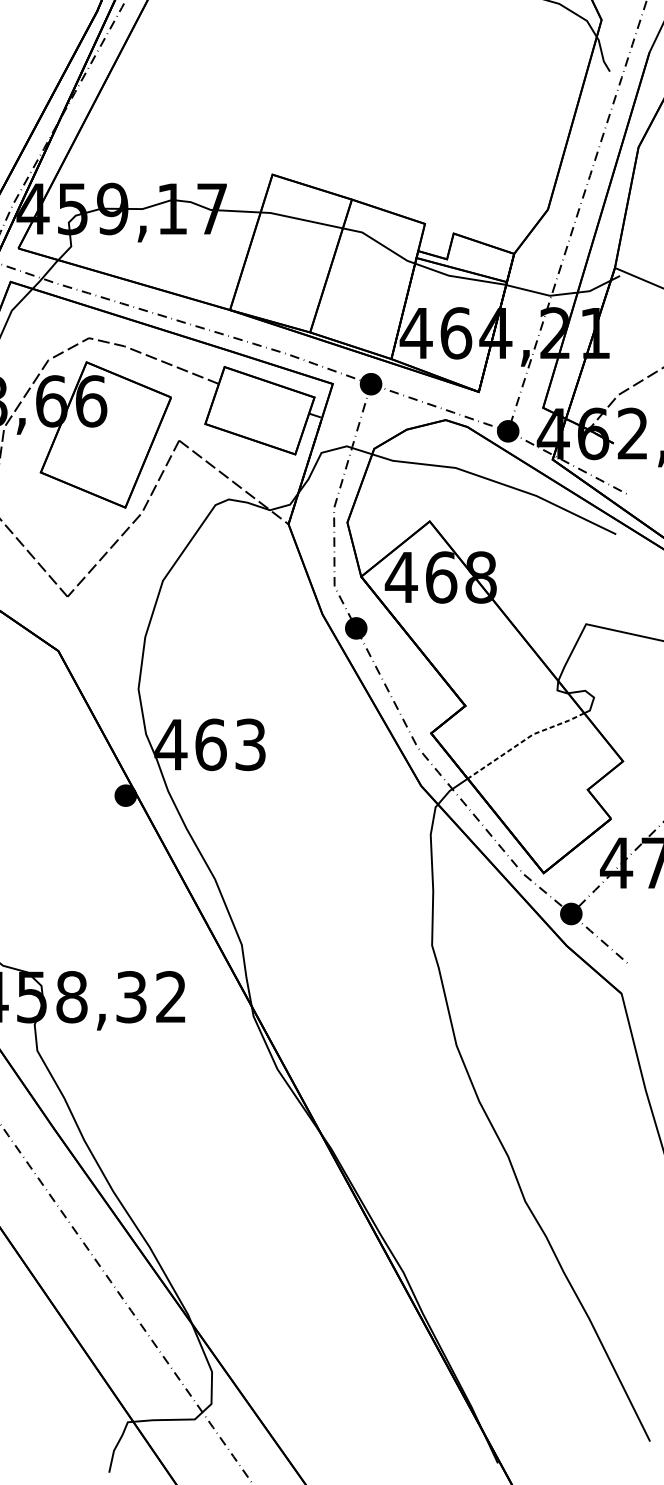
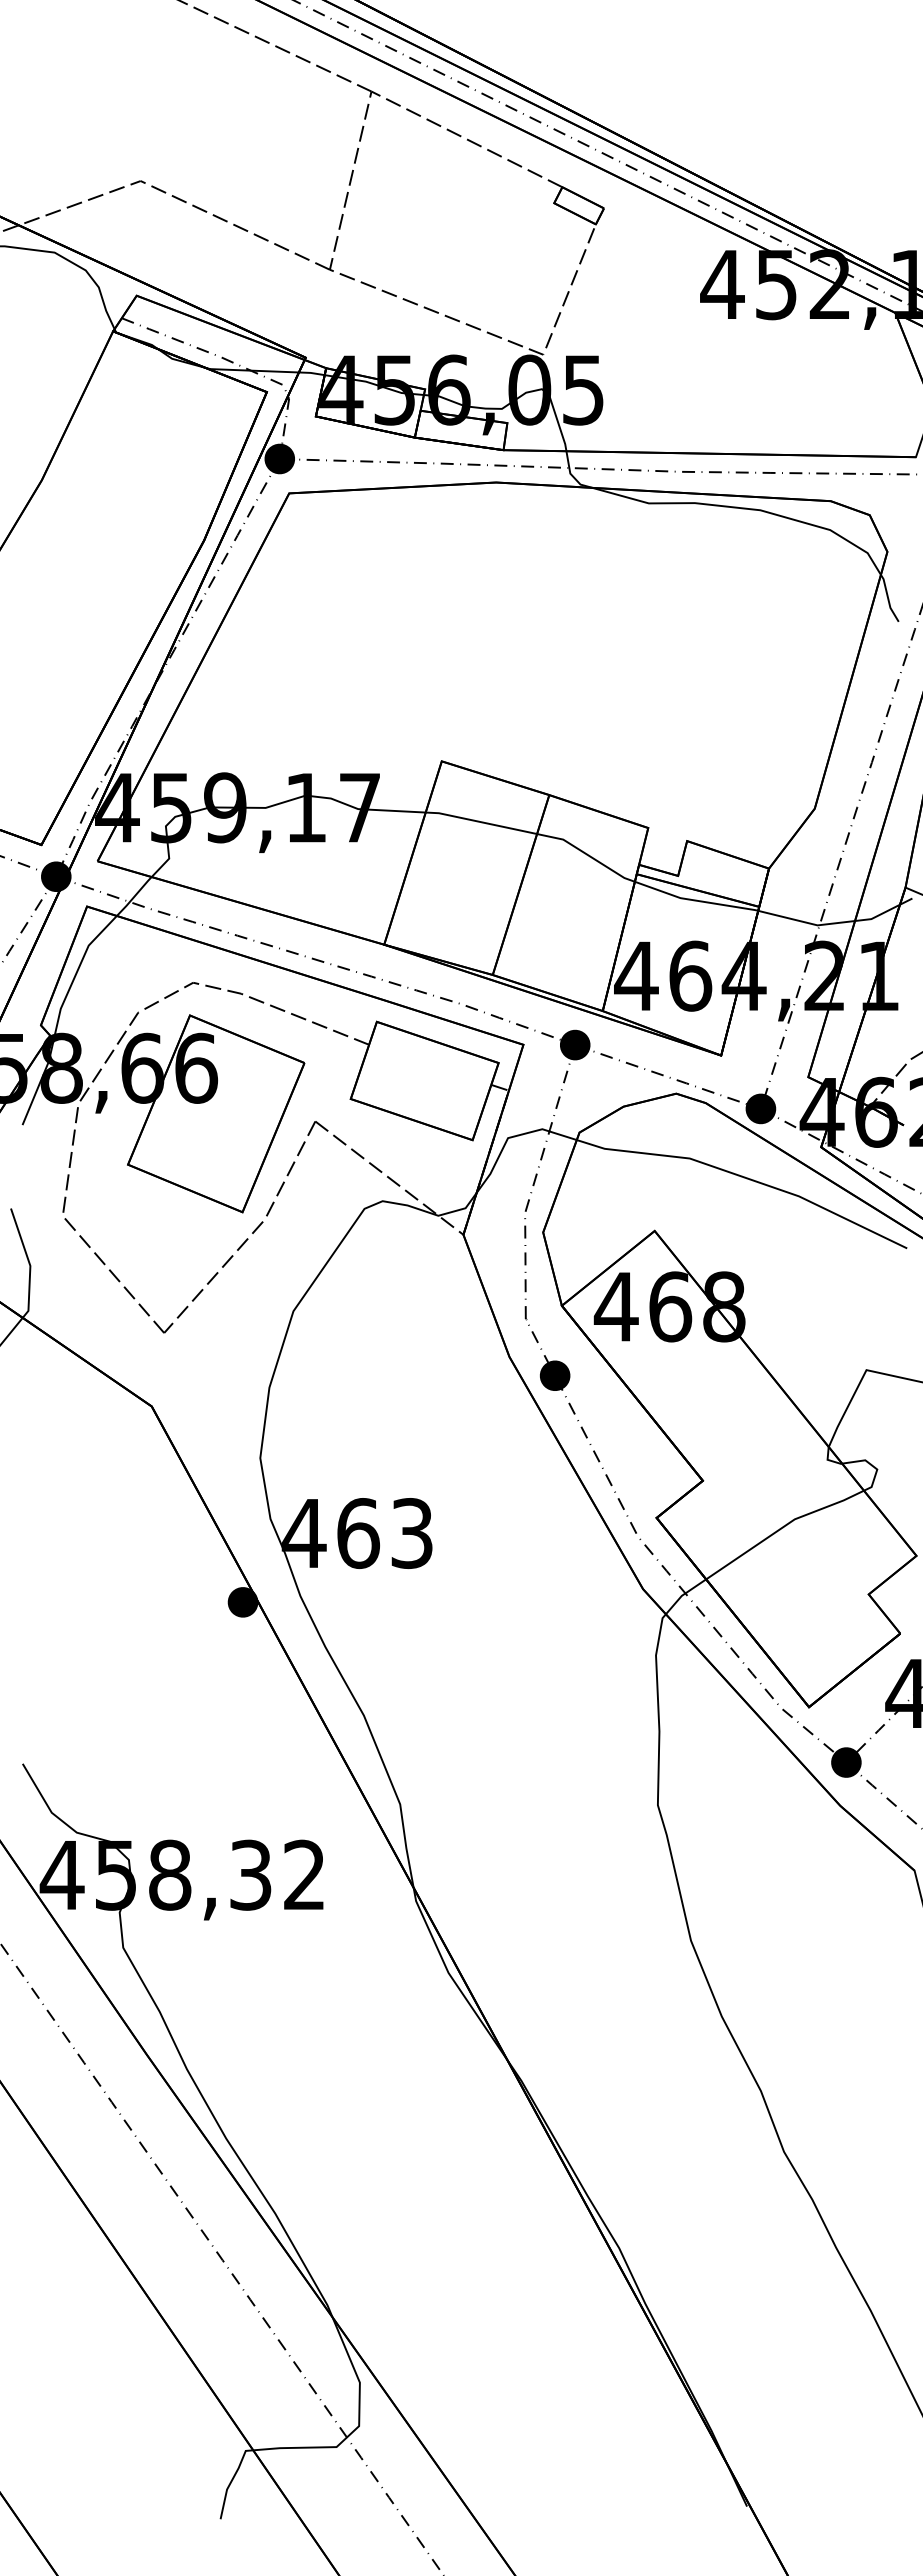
line: (524, 740) -> (782, 1527), dashed -> solid

